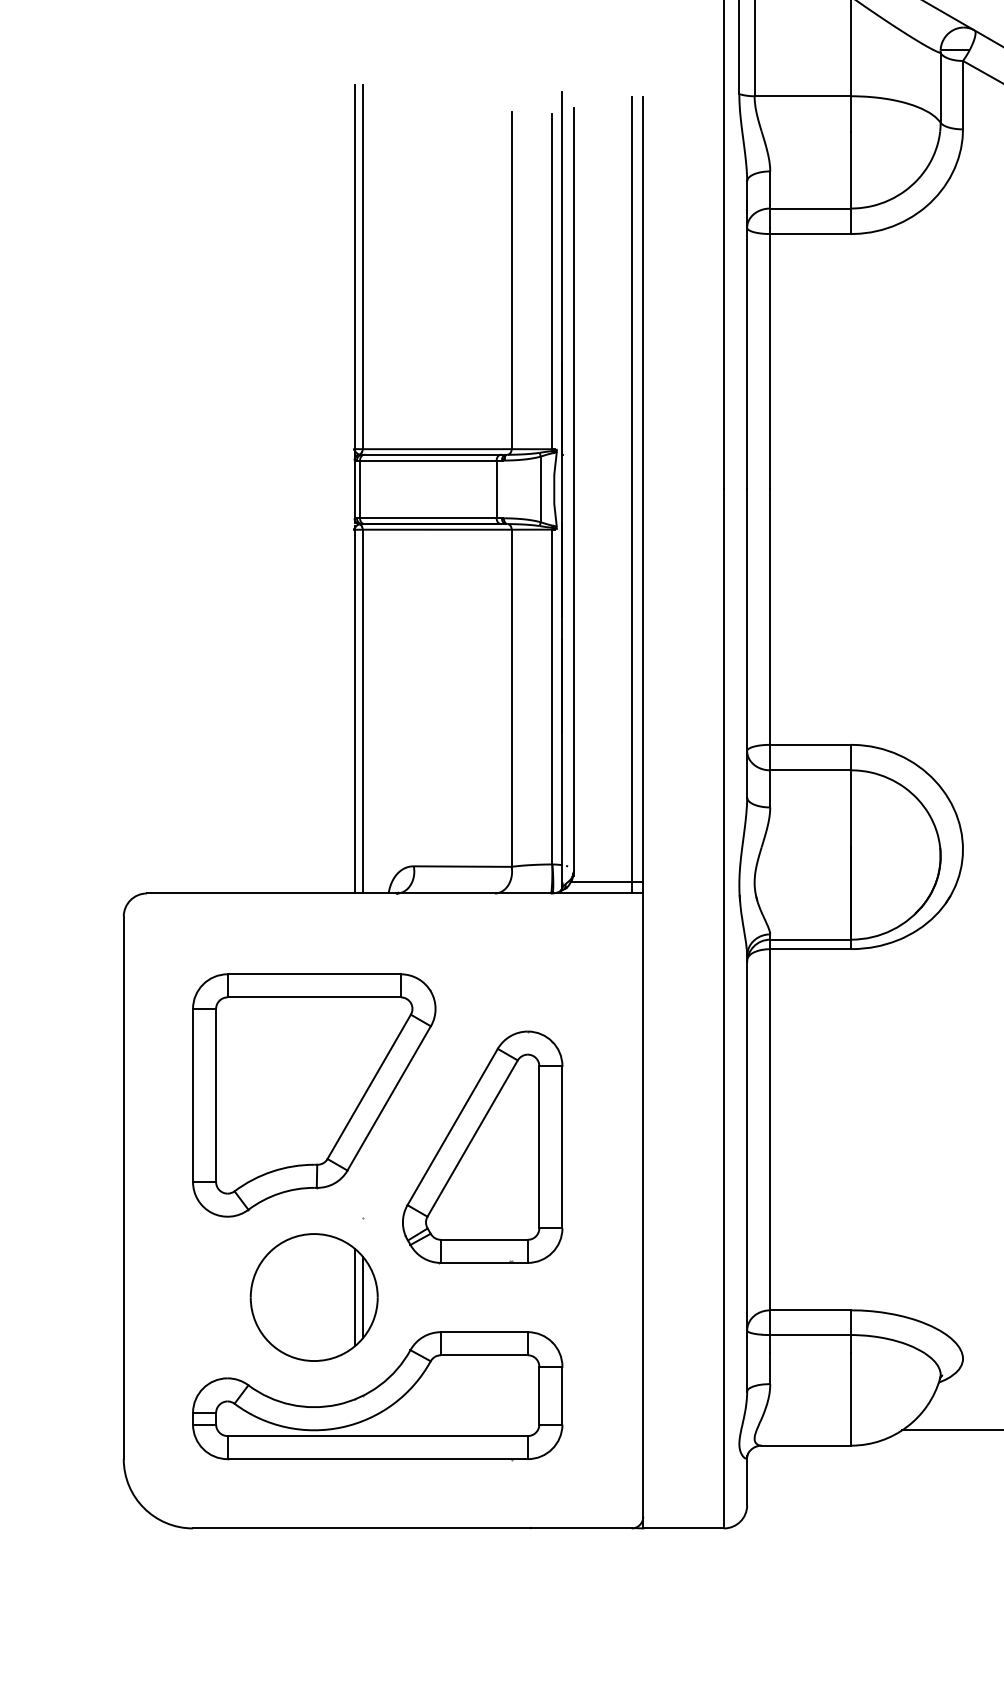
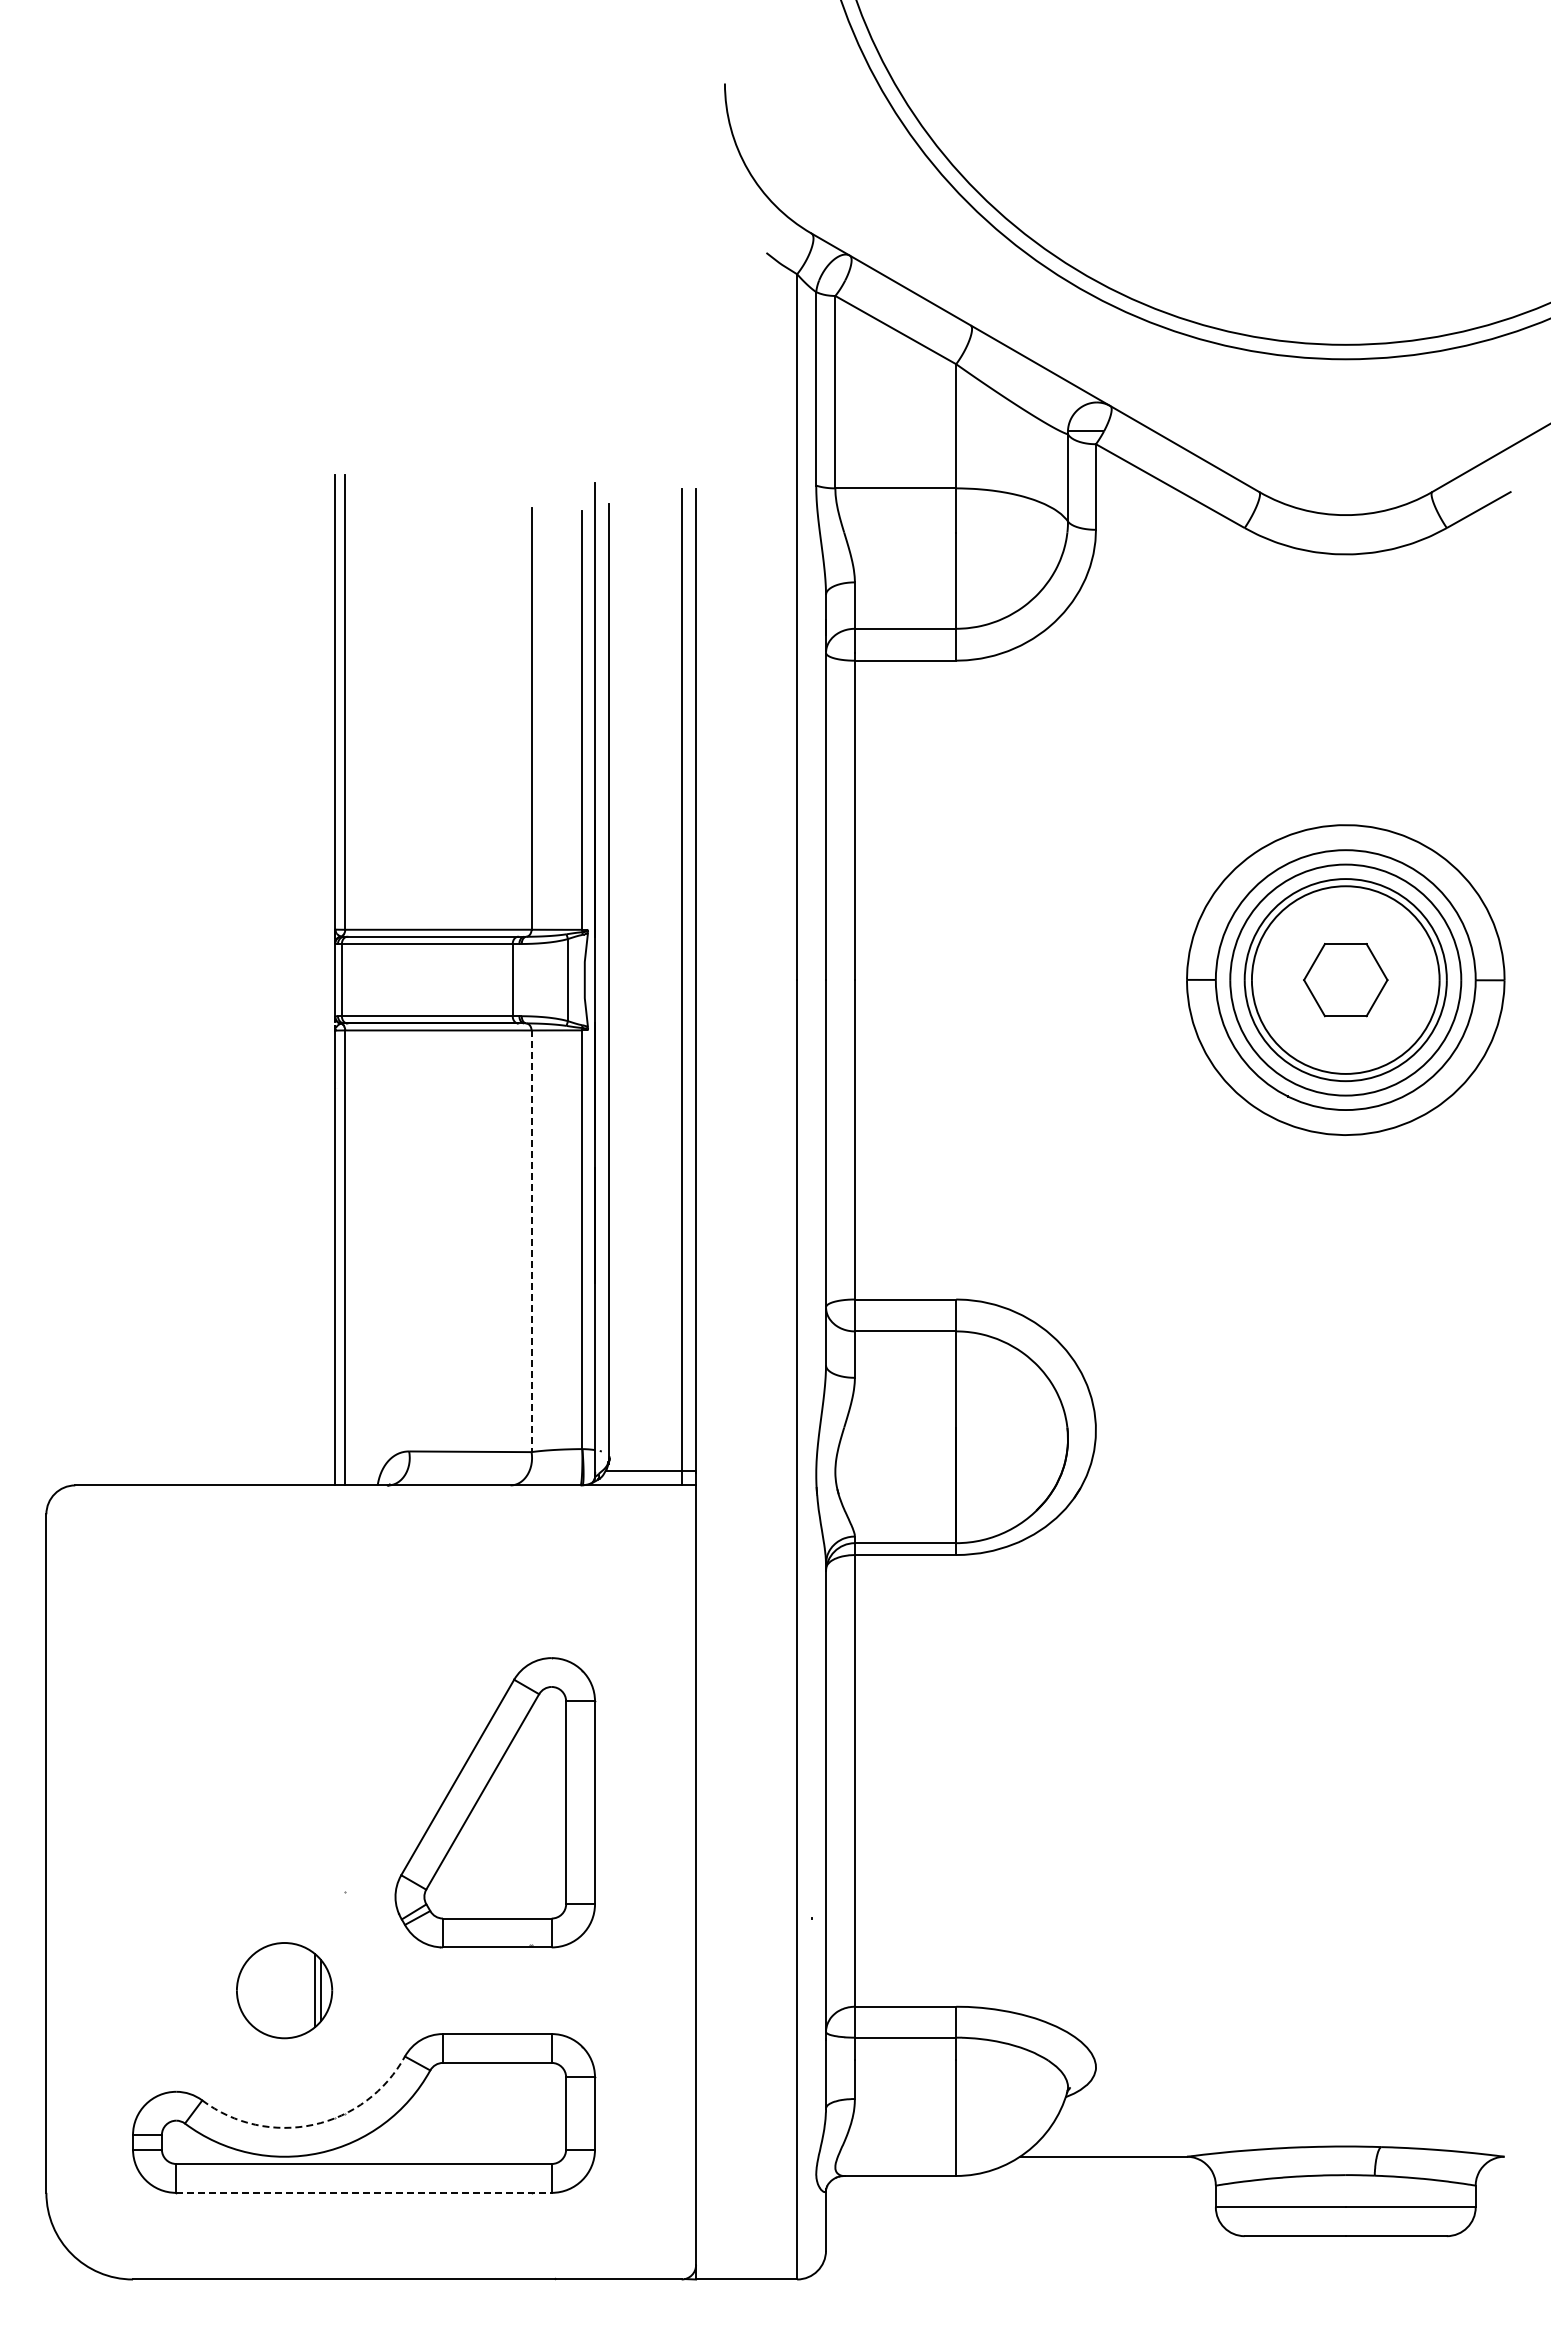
line: (511, 698) -> (531, 1241), solid -> dashed
part: (314, 1095) -> (284, 1737), removed
part: (314, 1297) -> (284, 1990), size x0.6
arc: (337, 1404) -> (313, 2124), solid -> dashed
line: (378, 1458) -> (364, 2192), solid -> dashed

